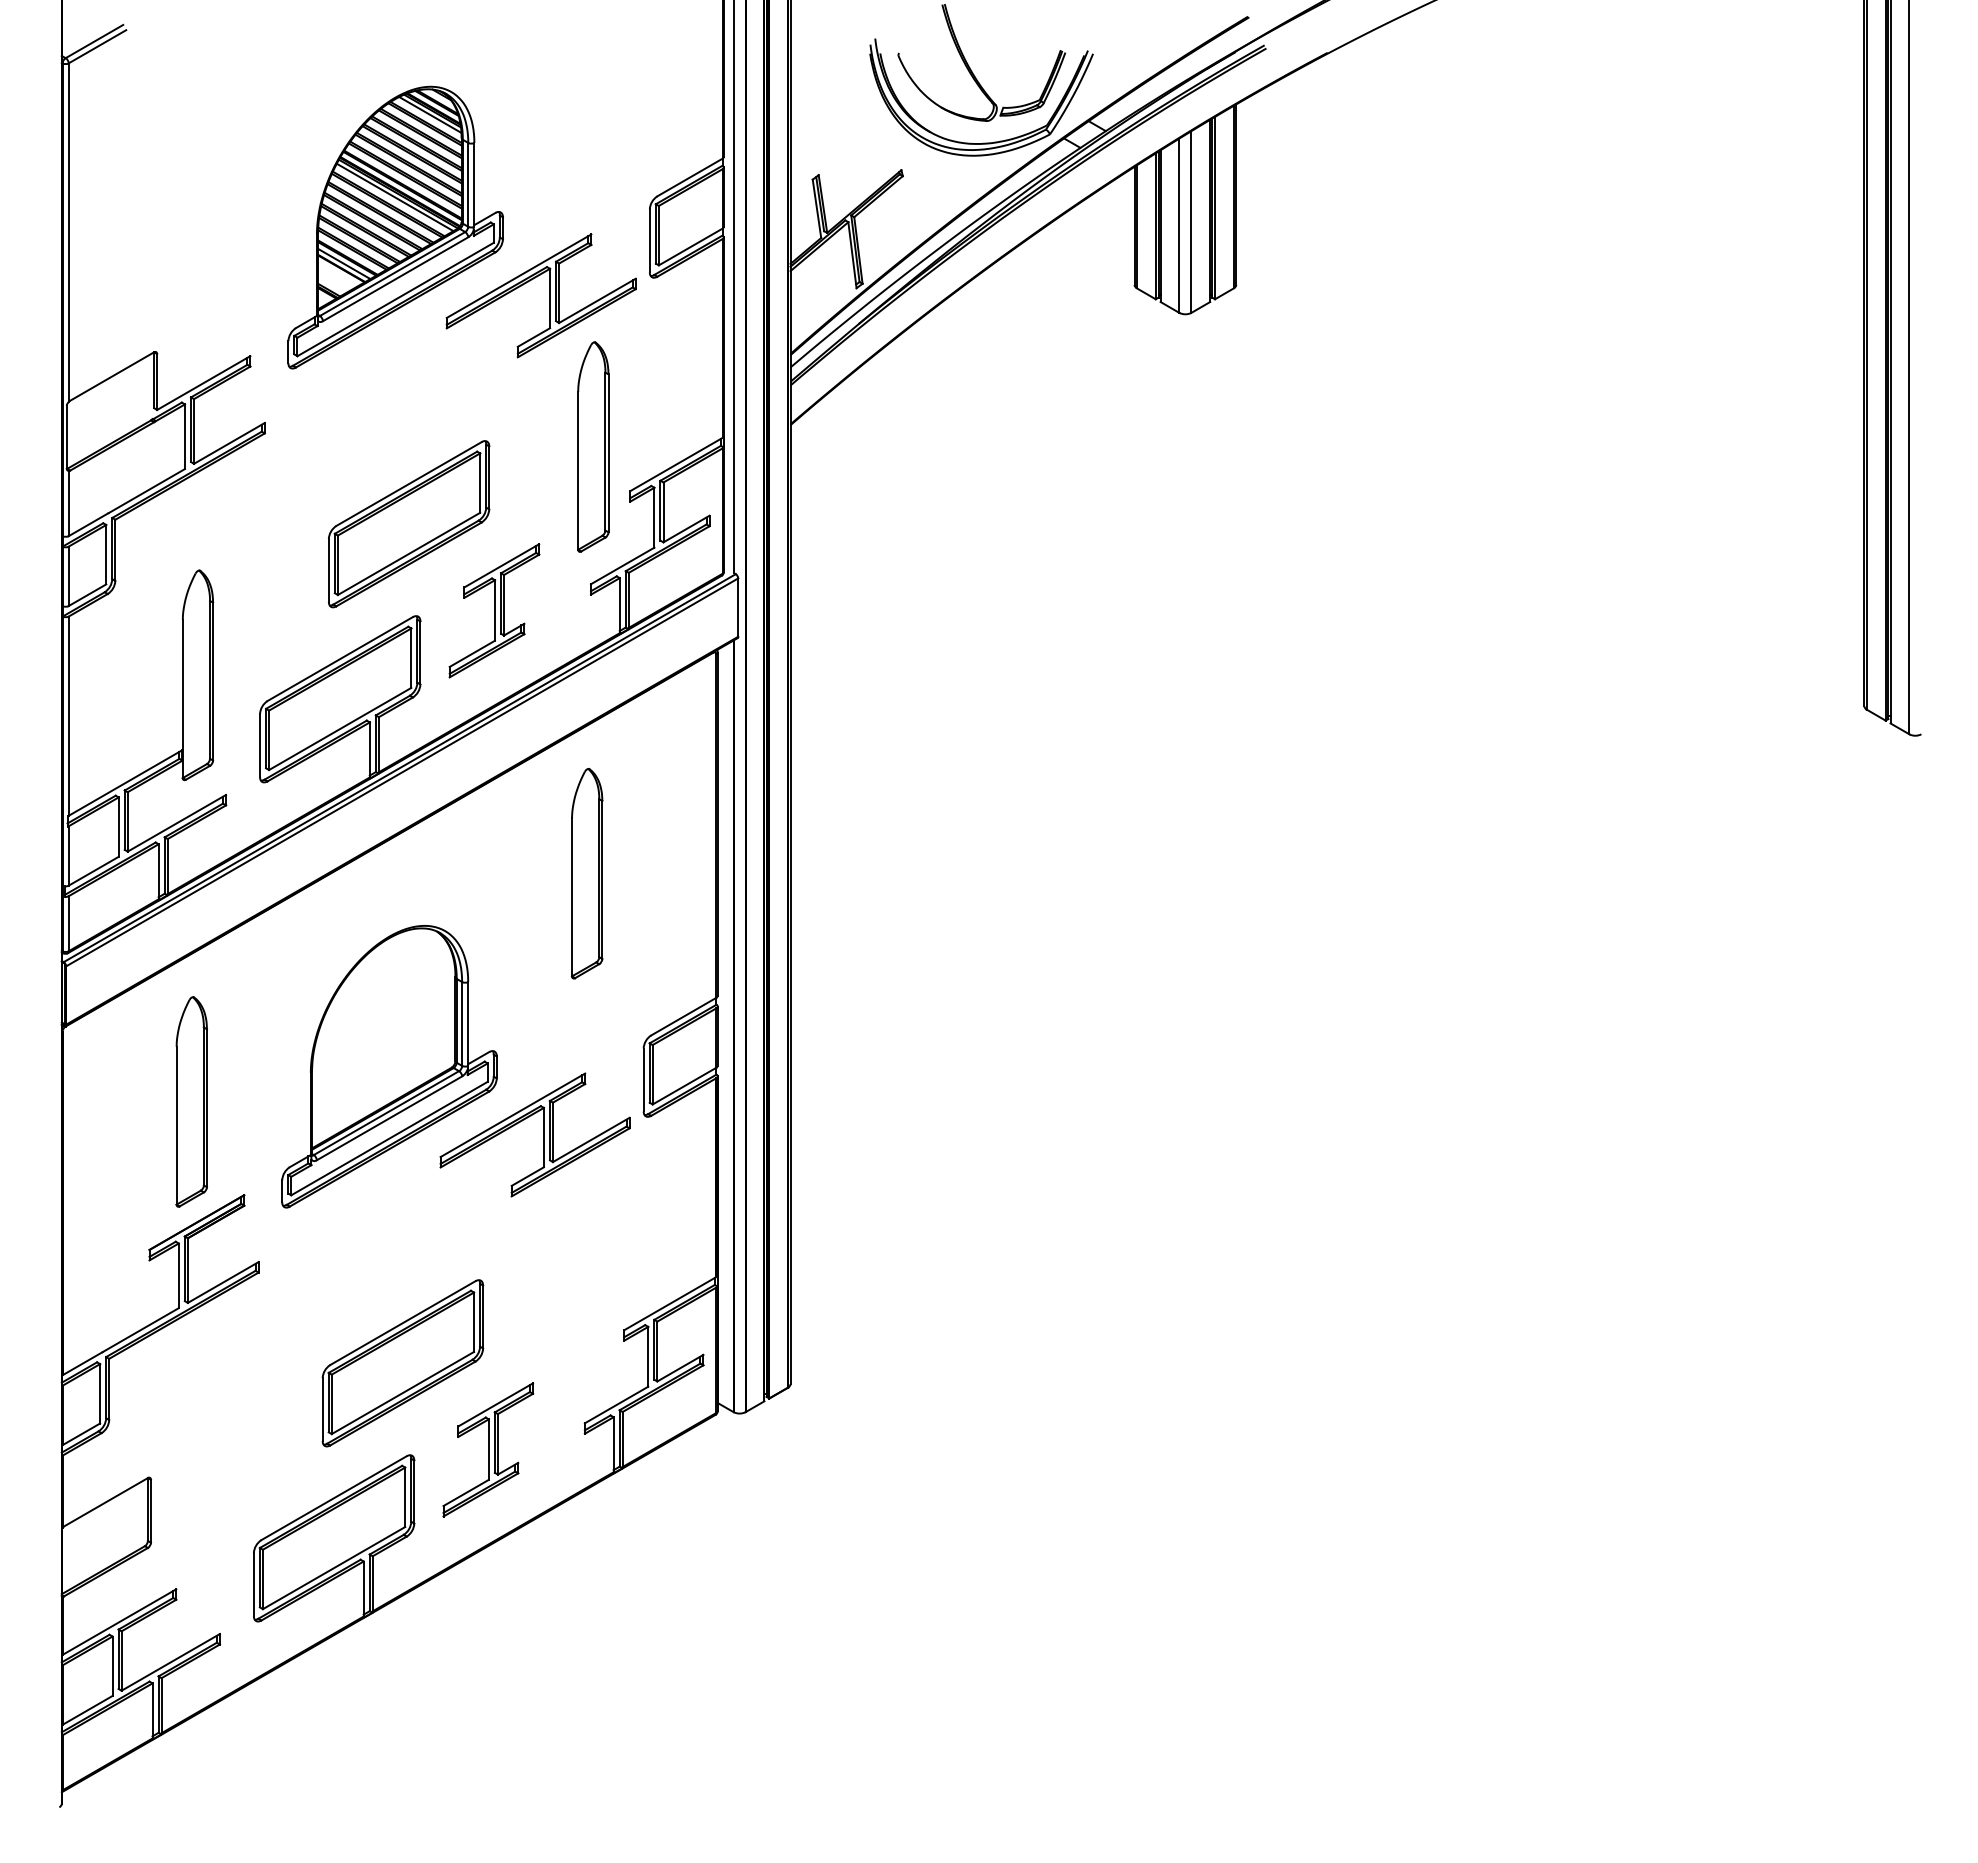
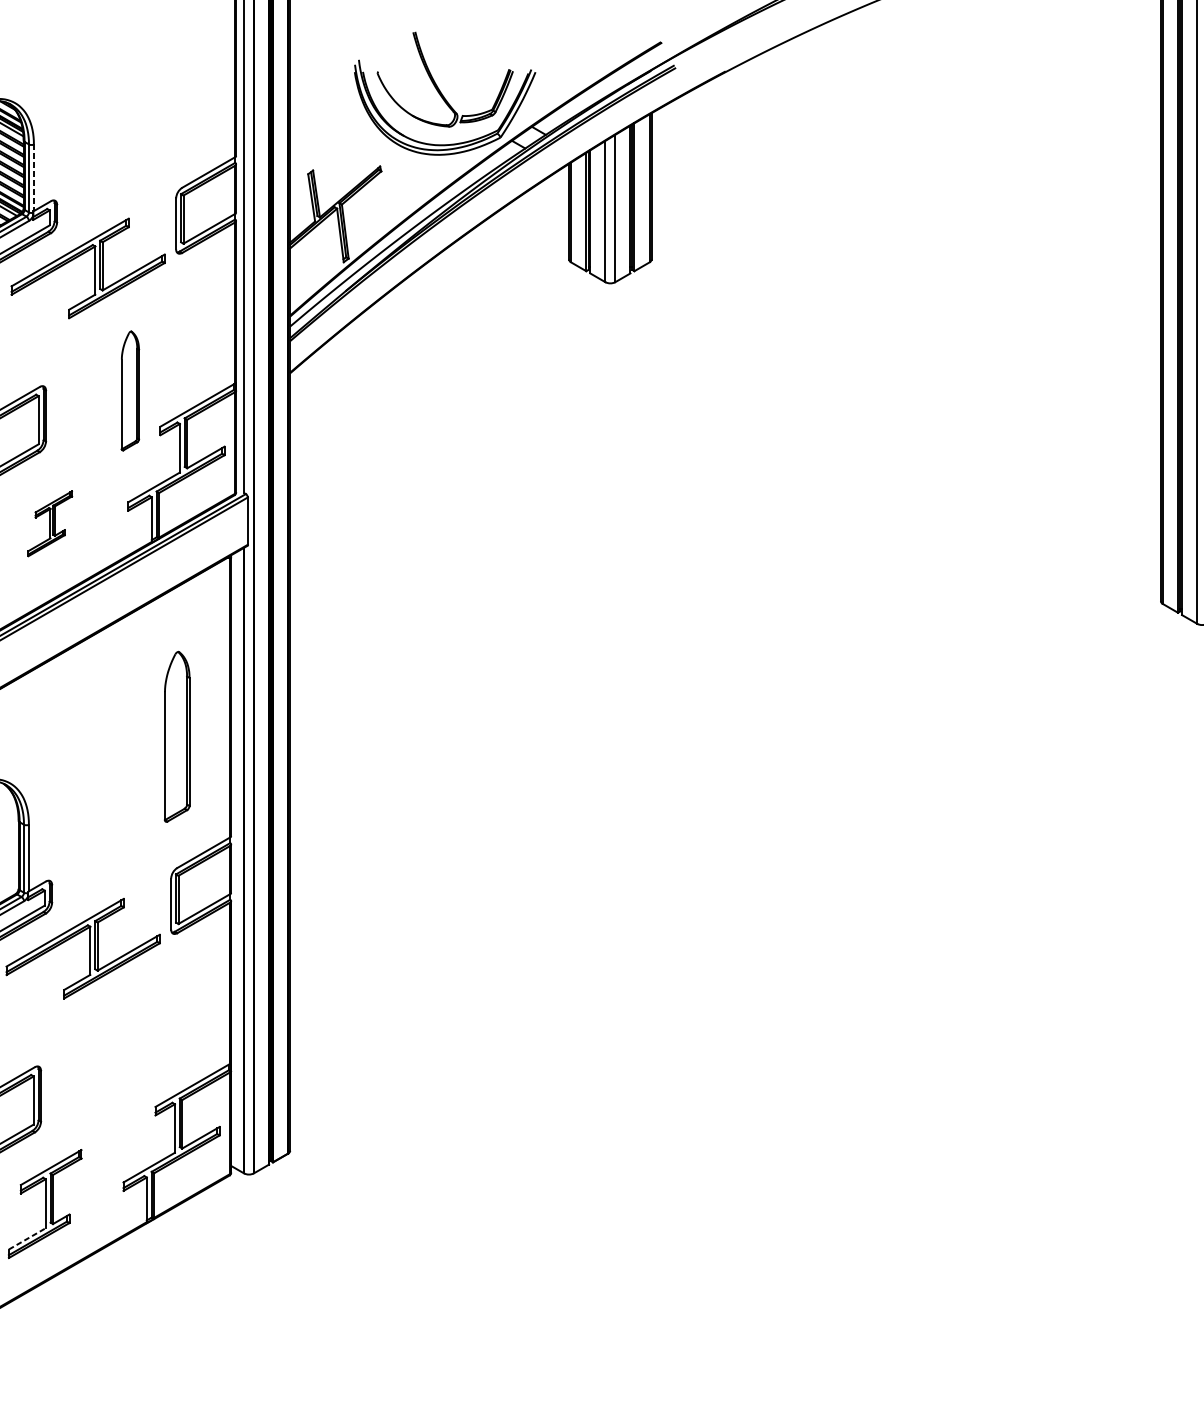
line: (474, 184) -> (34, 178), solid -> dashed
part: (593, 446) -> (130, 390), size x0.7
part: (494, 610) -> (50, 523), size x0.6
part: (586, 873) -> (176, 736), moved
line: (466, 1492) -> (27, 1238), solid -> dashed

